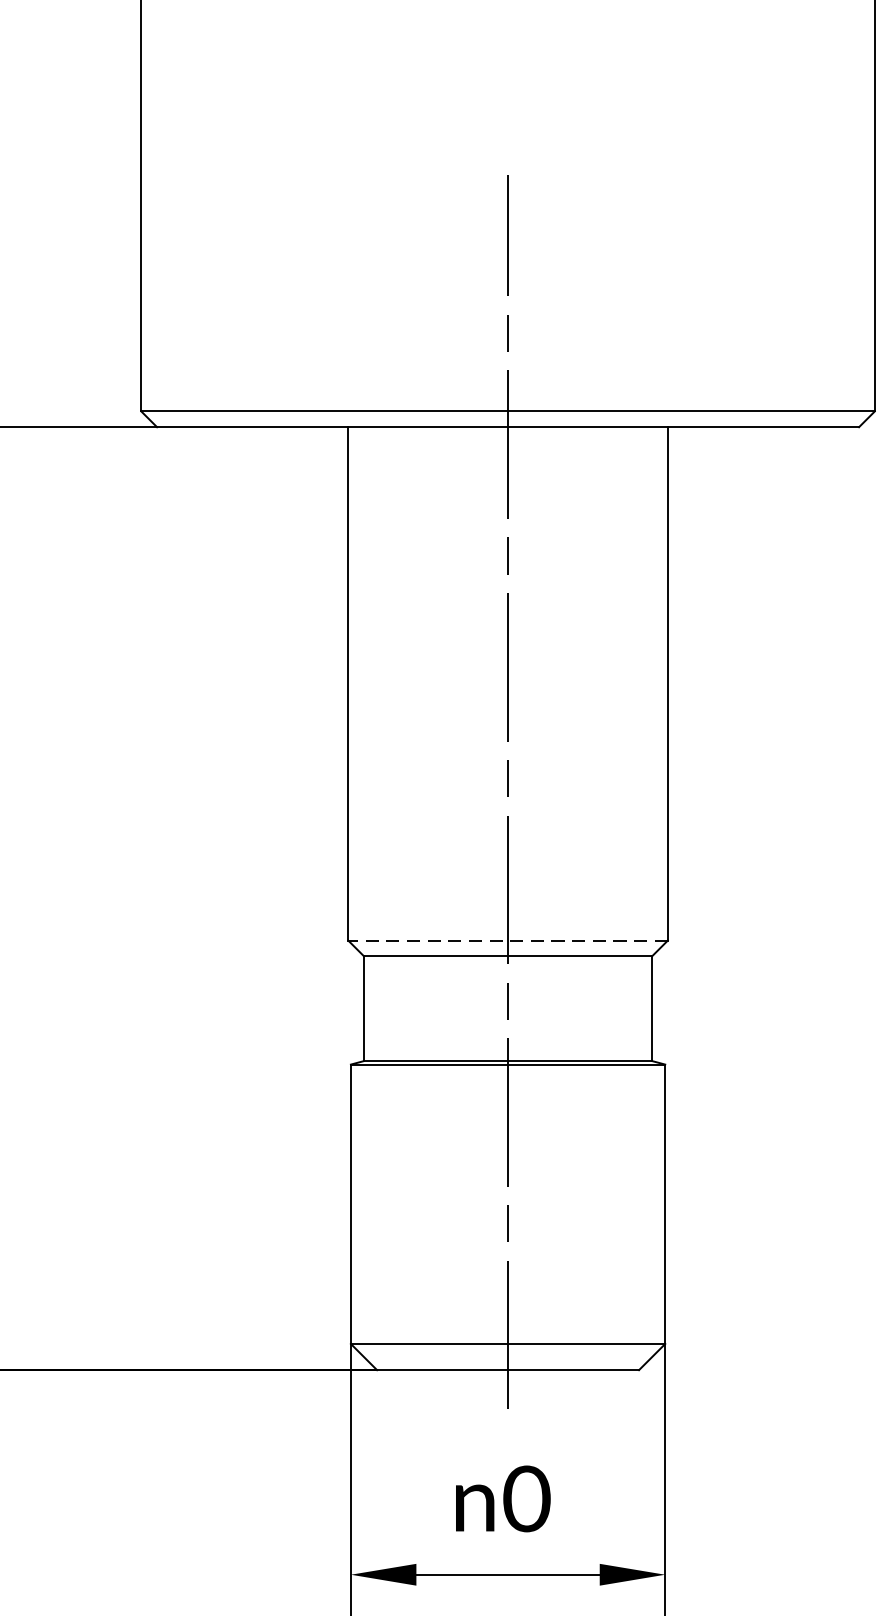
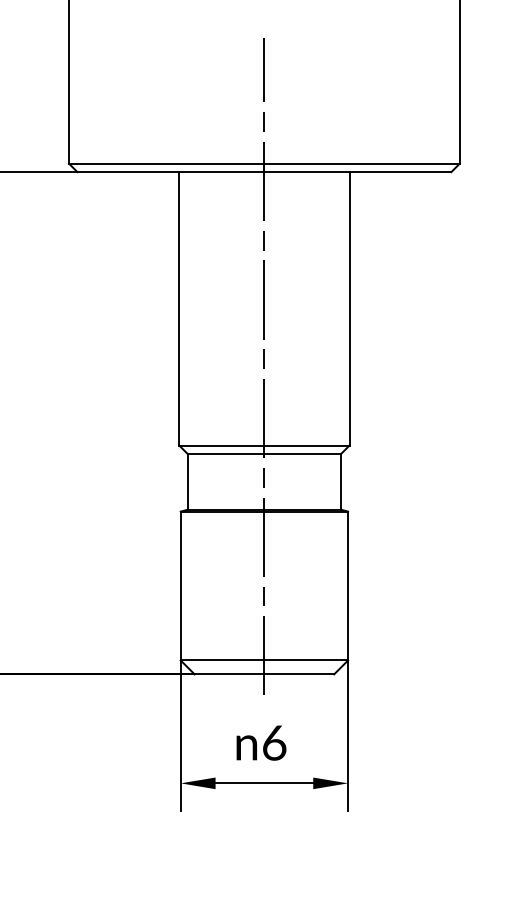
line: (506, 940) -> (263, 445), dashed -> solid
text: (527, 1498) -> (274, 742), 0 -> 6

